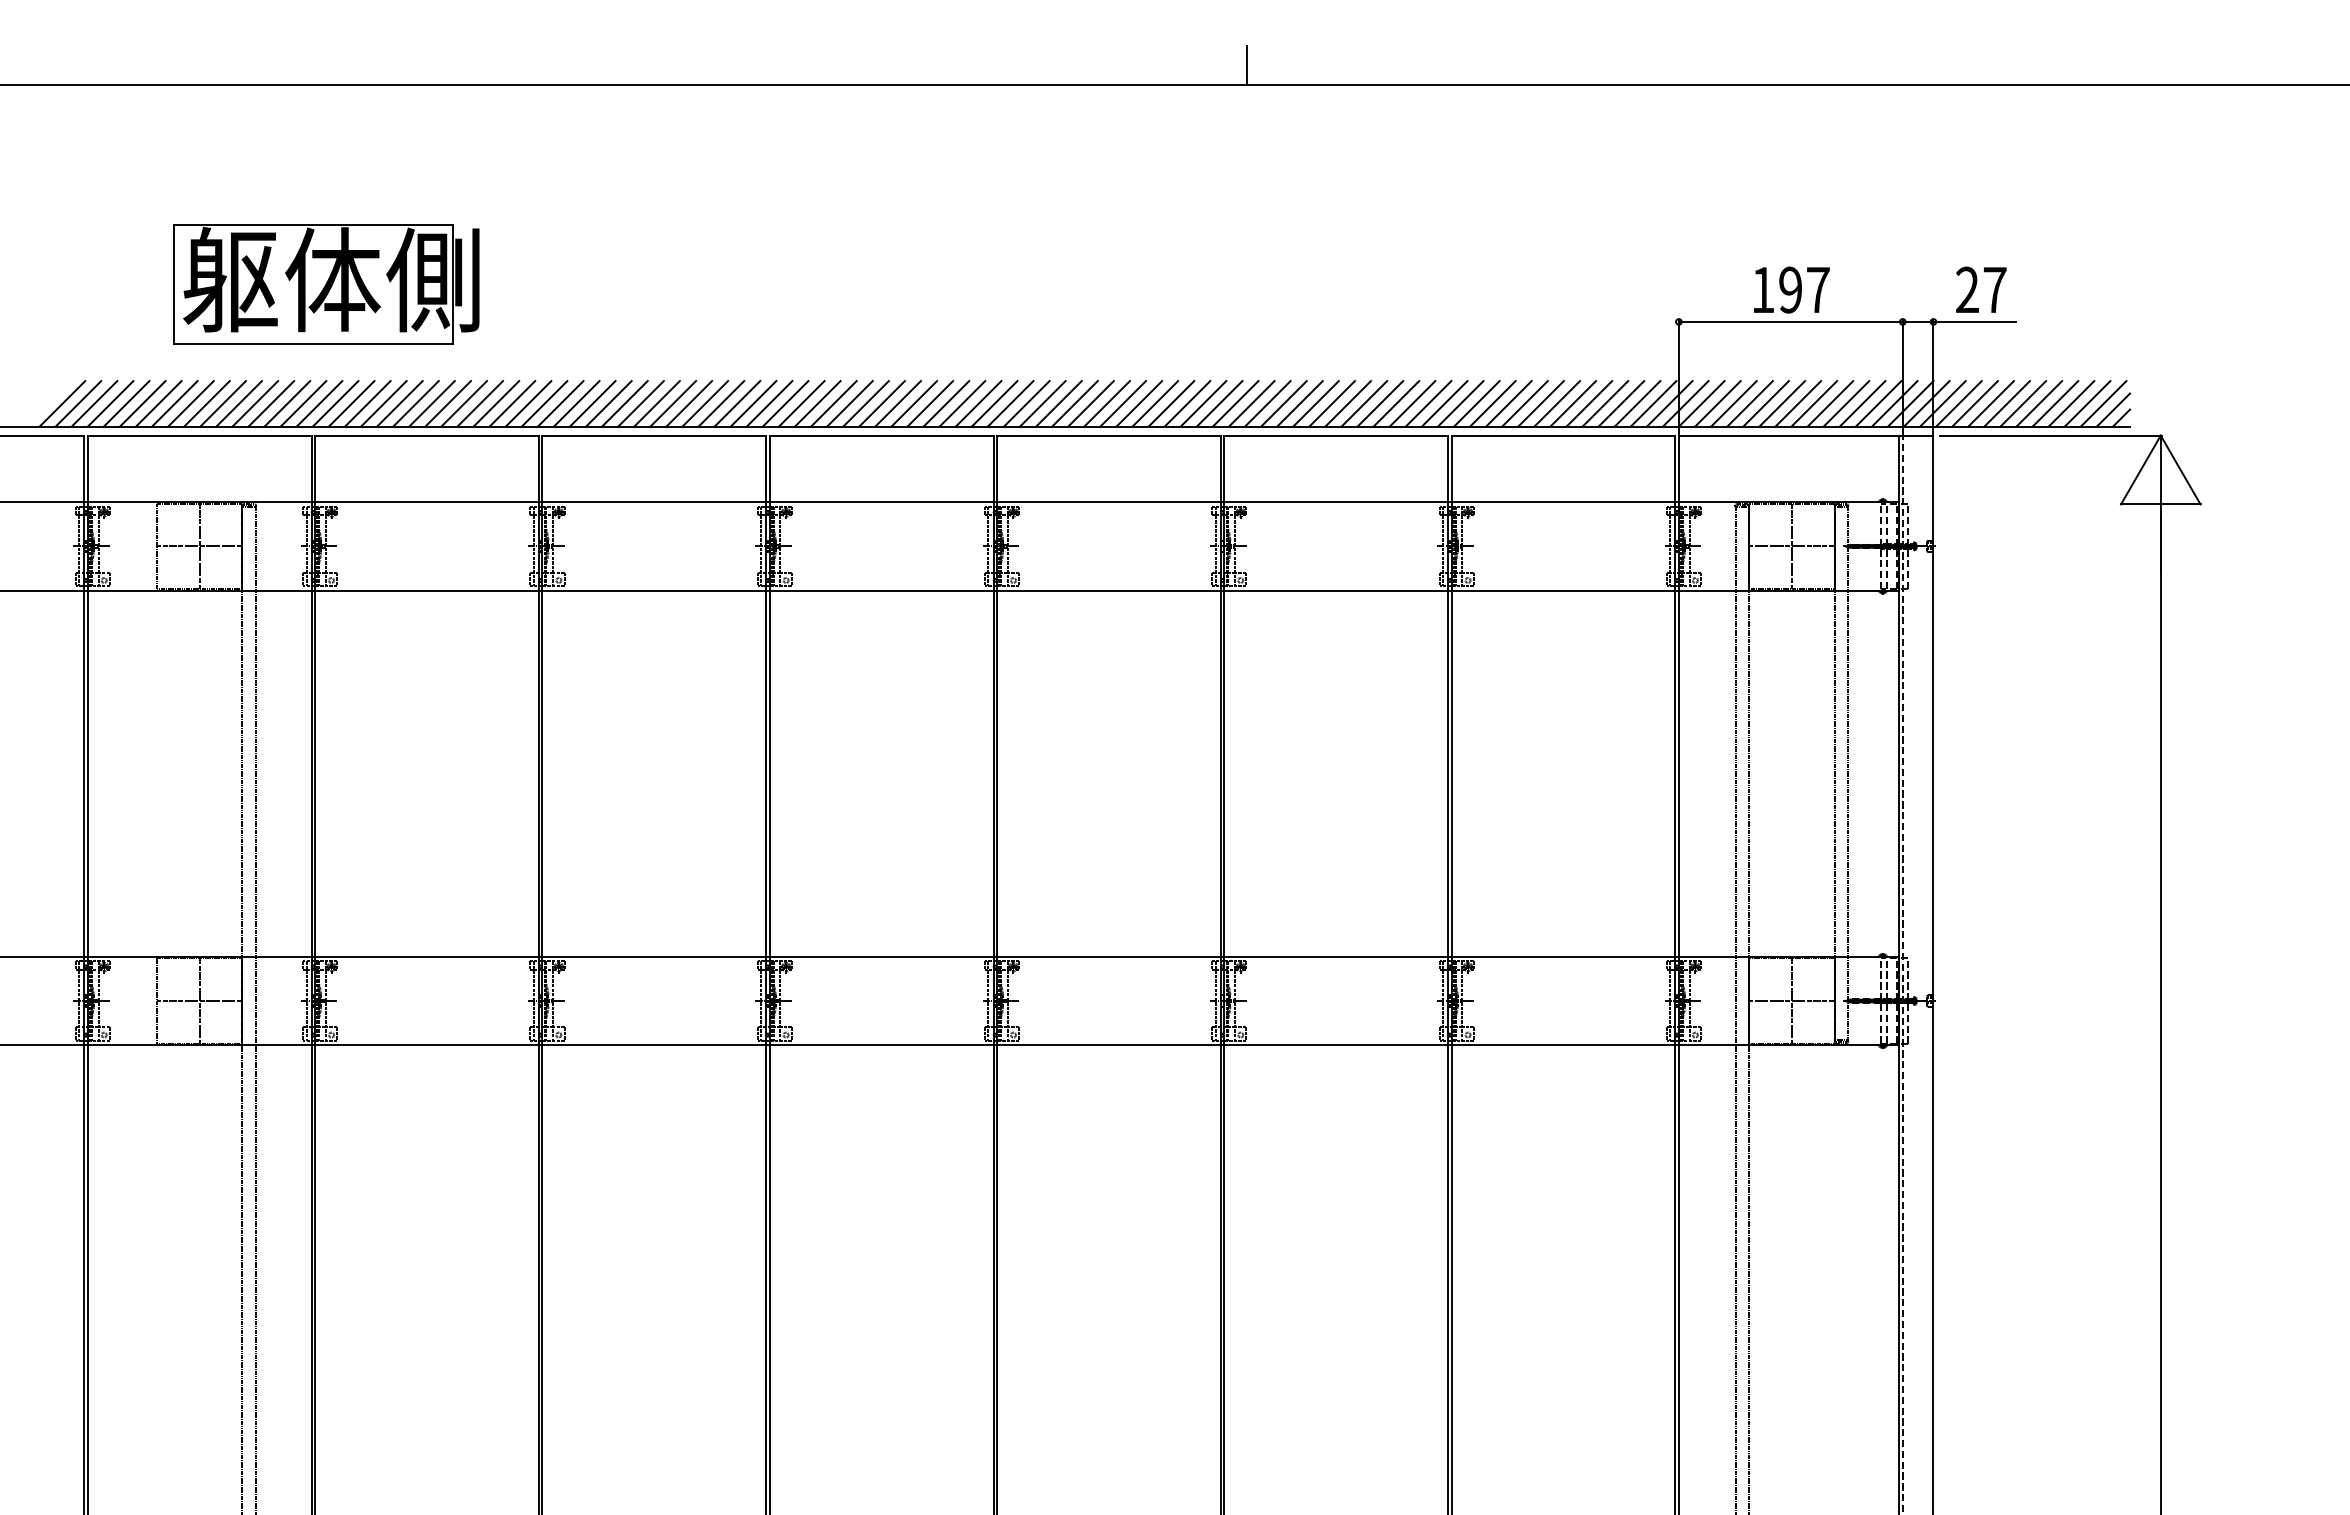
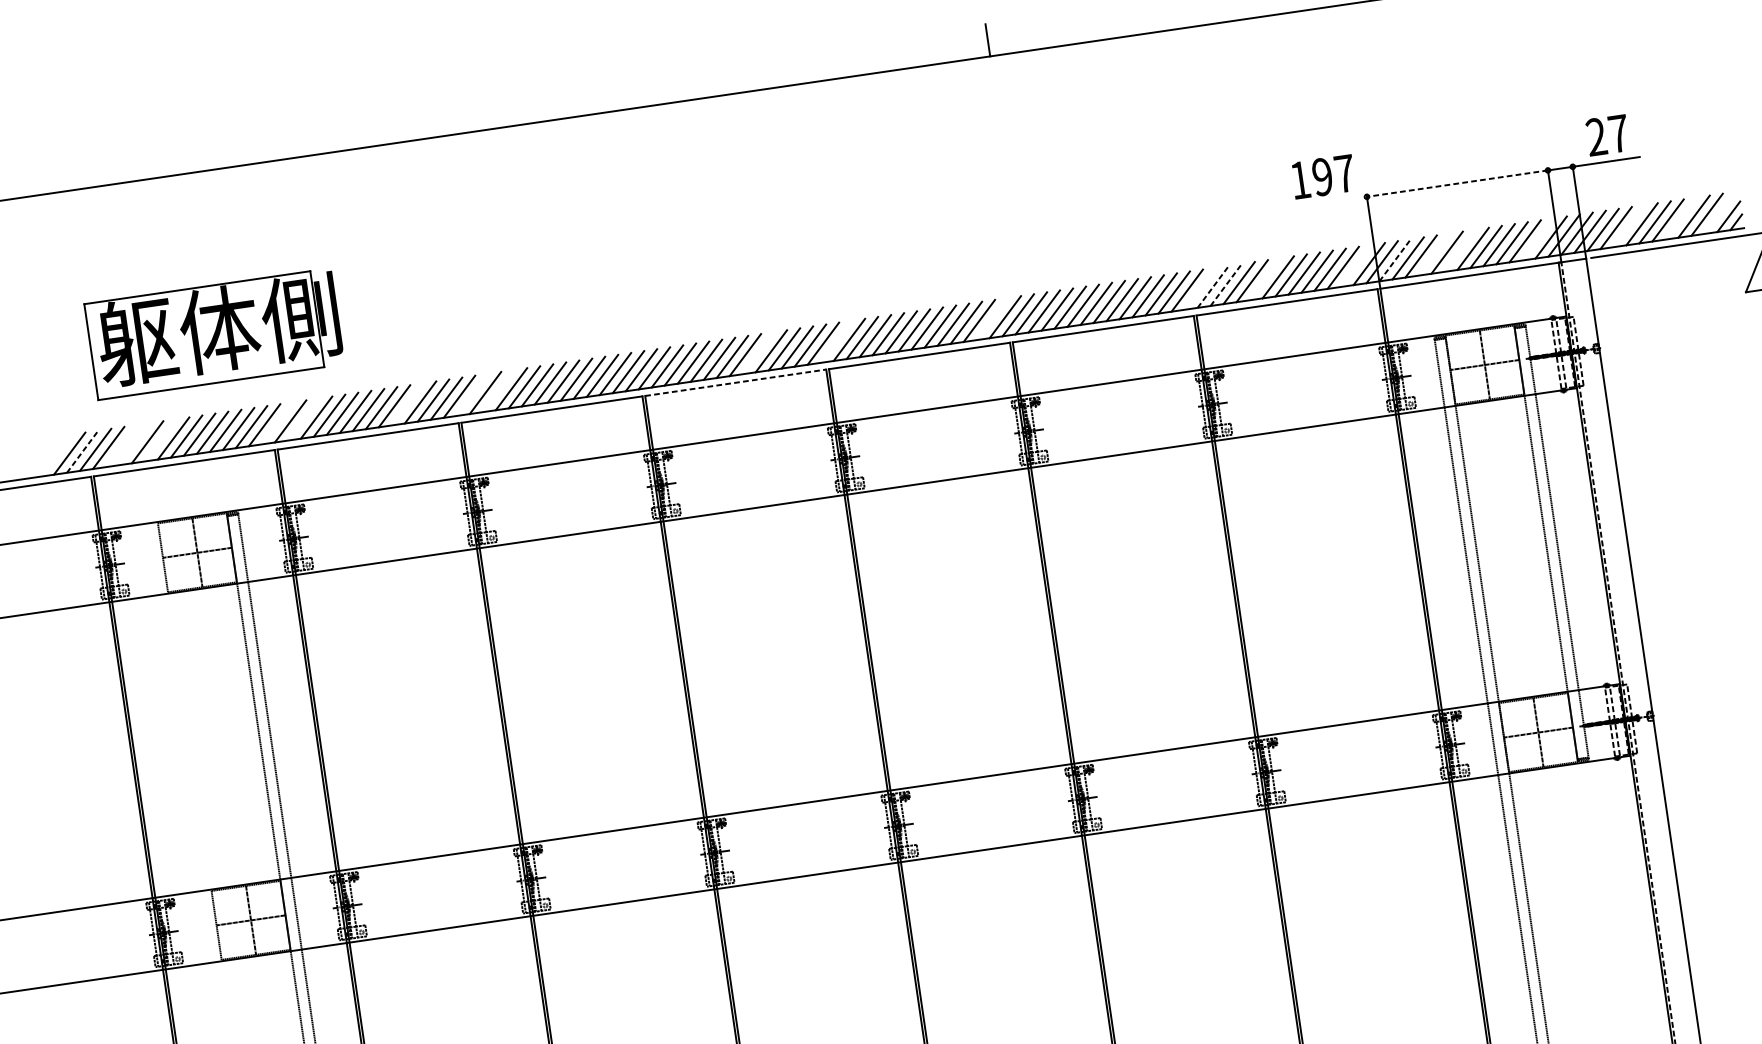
part: (326, 284) -> (214, 334), moved
text: (1791, 289) -> (1323, 176), moved
line: (1790, 321) -> (1457, 183), solid -> dashed
line: (78, 403) -> (82, 451), solid -> dashed
line: (126, 403) -> (121, 445), removed
line: (142, 403) -> (134, 444), removed
line: (174, 403) -> (160, 440), removed
line: (319, 403) -> (277, 423), removed
line: (351, 403) -> (303, 419), removed
line: (480, 403) -> (407, 404), removed
line: (560, 403) -> (472, 394), removed
line: (592, 403) -> (498, 390), removed
line: (914, 403) -> (758, 352), removed
line: (1010, 403) -> (836, 341), removed
line: (1203, 403) -> (992, 318), removed
line: (1460, 403) -> (1200, 288), removed
line: (1477, 403) -> (1213, 286), solid -> dashed
line: (1493, 403) -> (1226, 284), solid -> dashed
line: (1540, 403) -> (1264, 279), removed
line: (1653, 403) -> (1356, 265), removed
line: (1702, 403) -> (1395, 260), solid -> dashed
line: (1749, 403) -> (1433, 254), removed
line: (1782, 403) -> (1460, 250), removed
line: (1878, 403) -> (1537, 239), removed
line: (1990, 403) -> (1628, 226), removed
line: (2055, 403) -> (1681, 218), removed
line: (2103, 403) -> (1719, 212), removed
line: (881, 435) -> (735, 382), solid -> dashed

